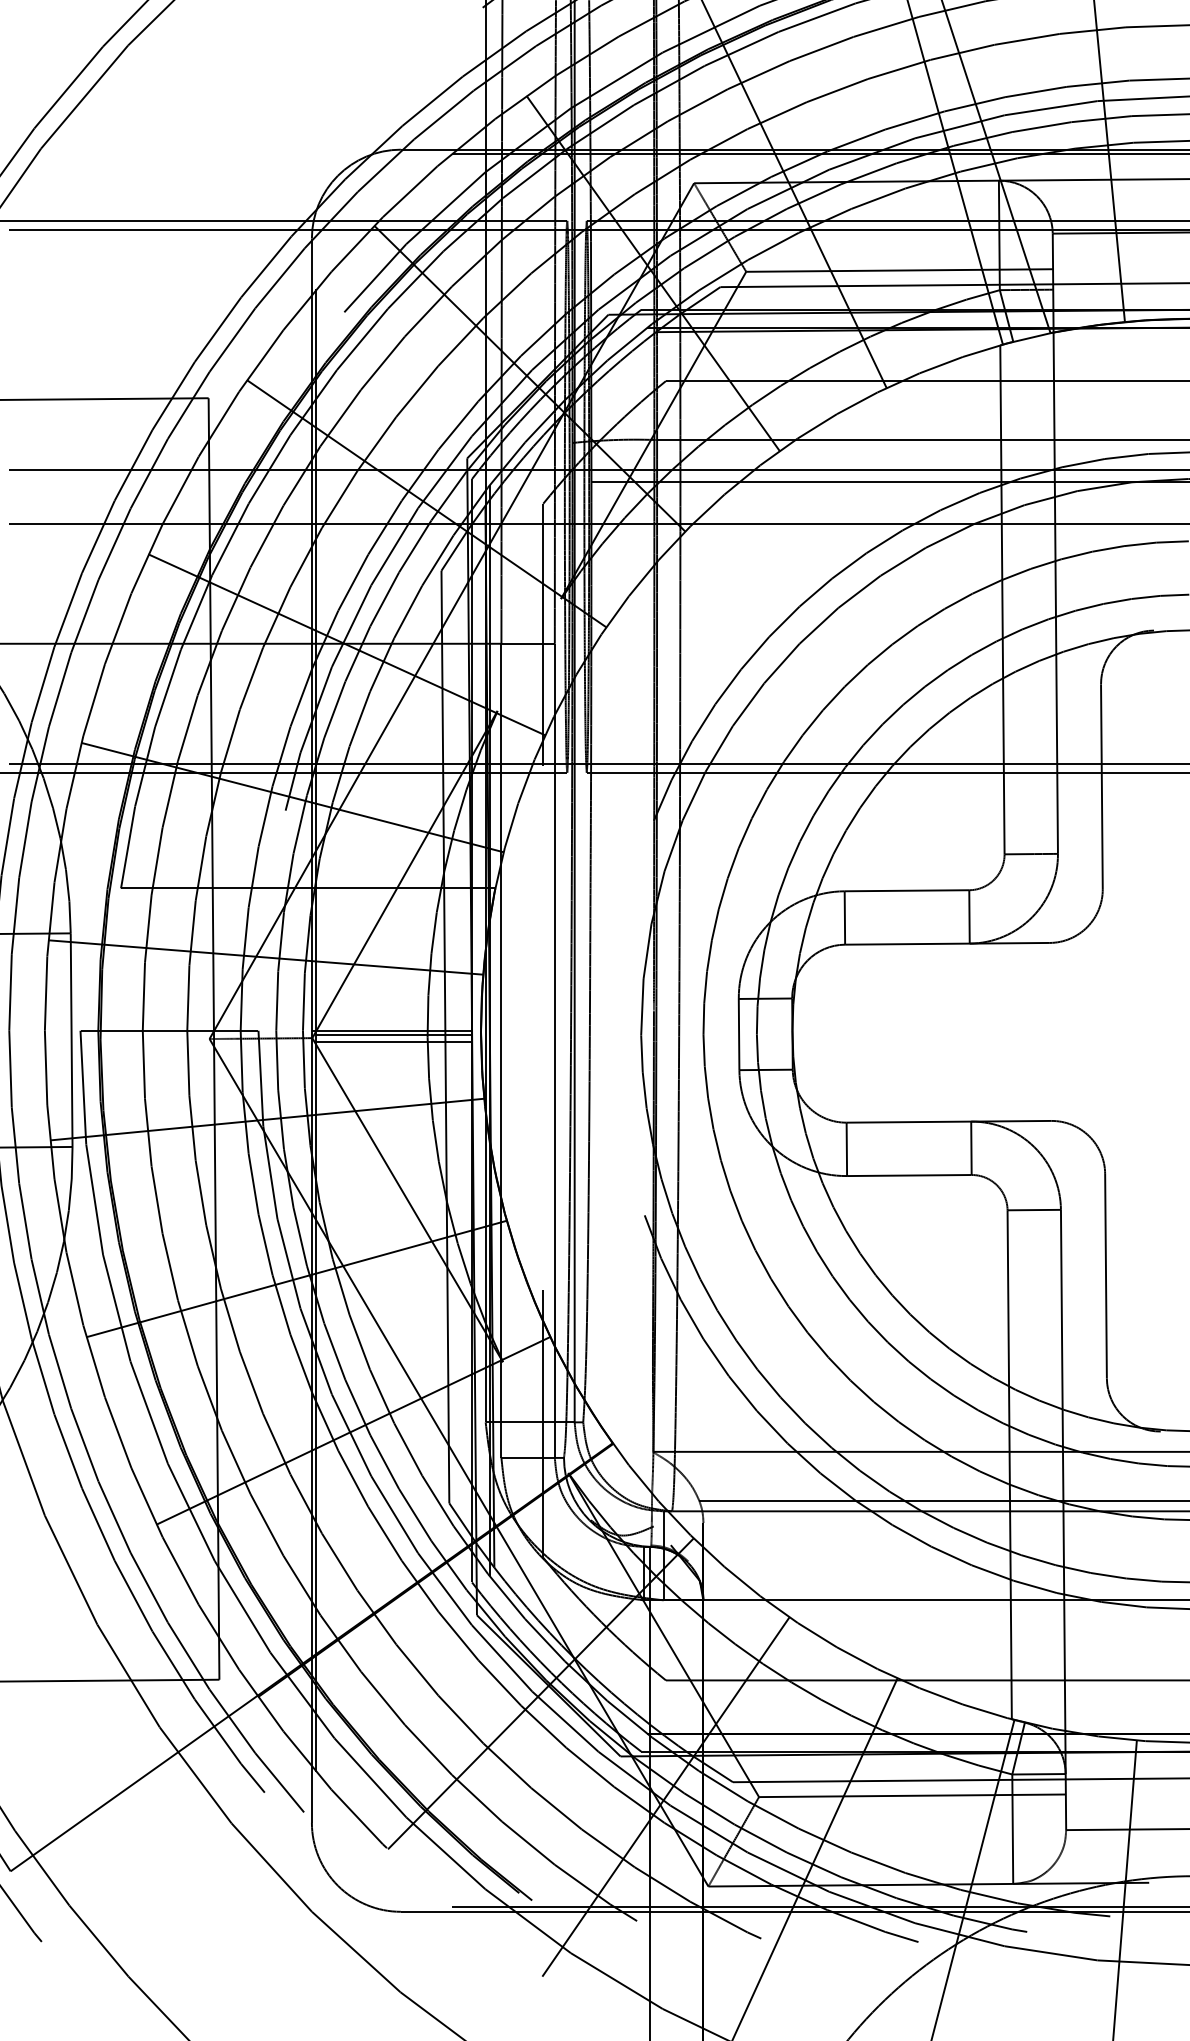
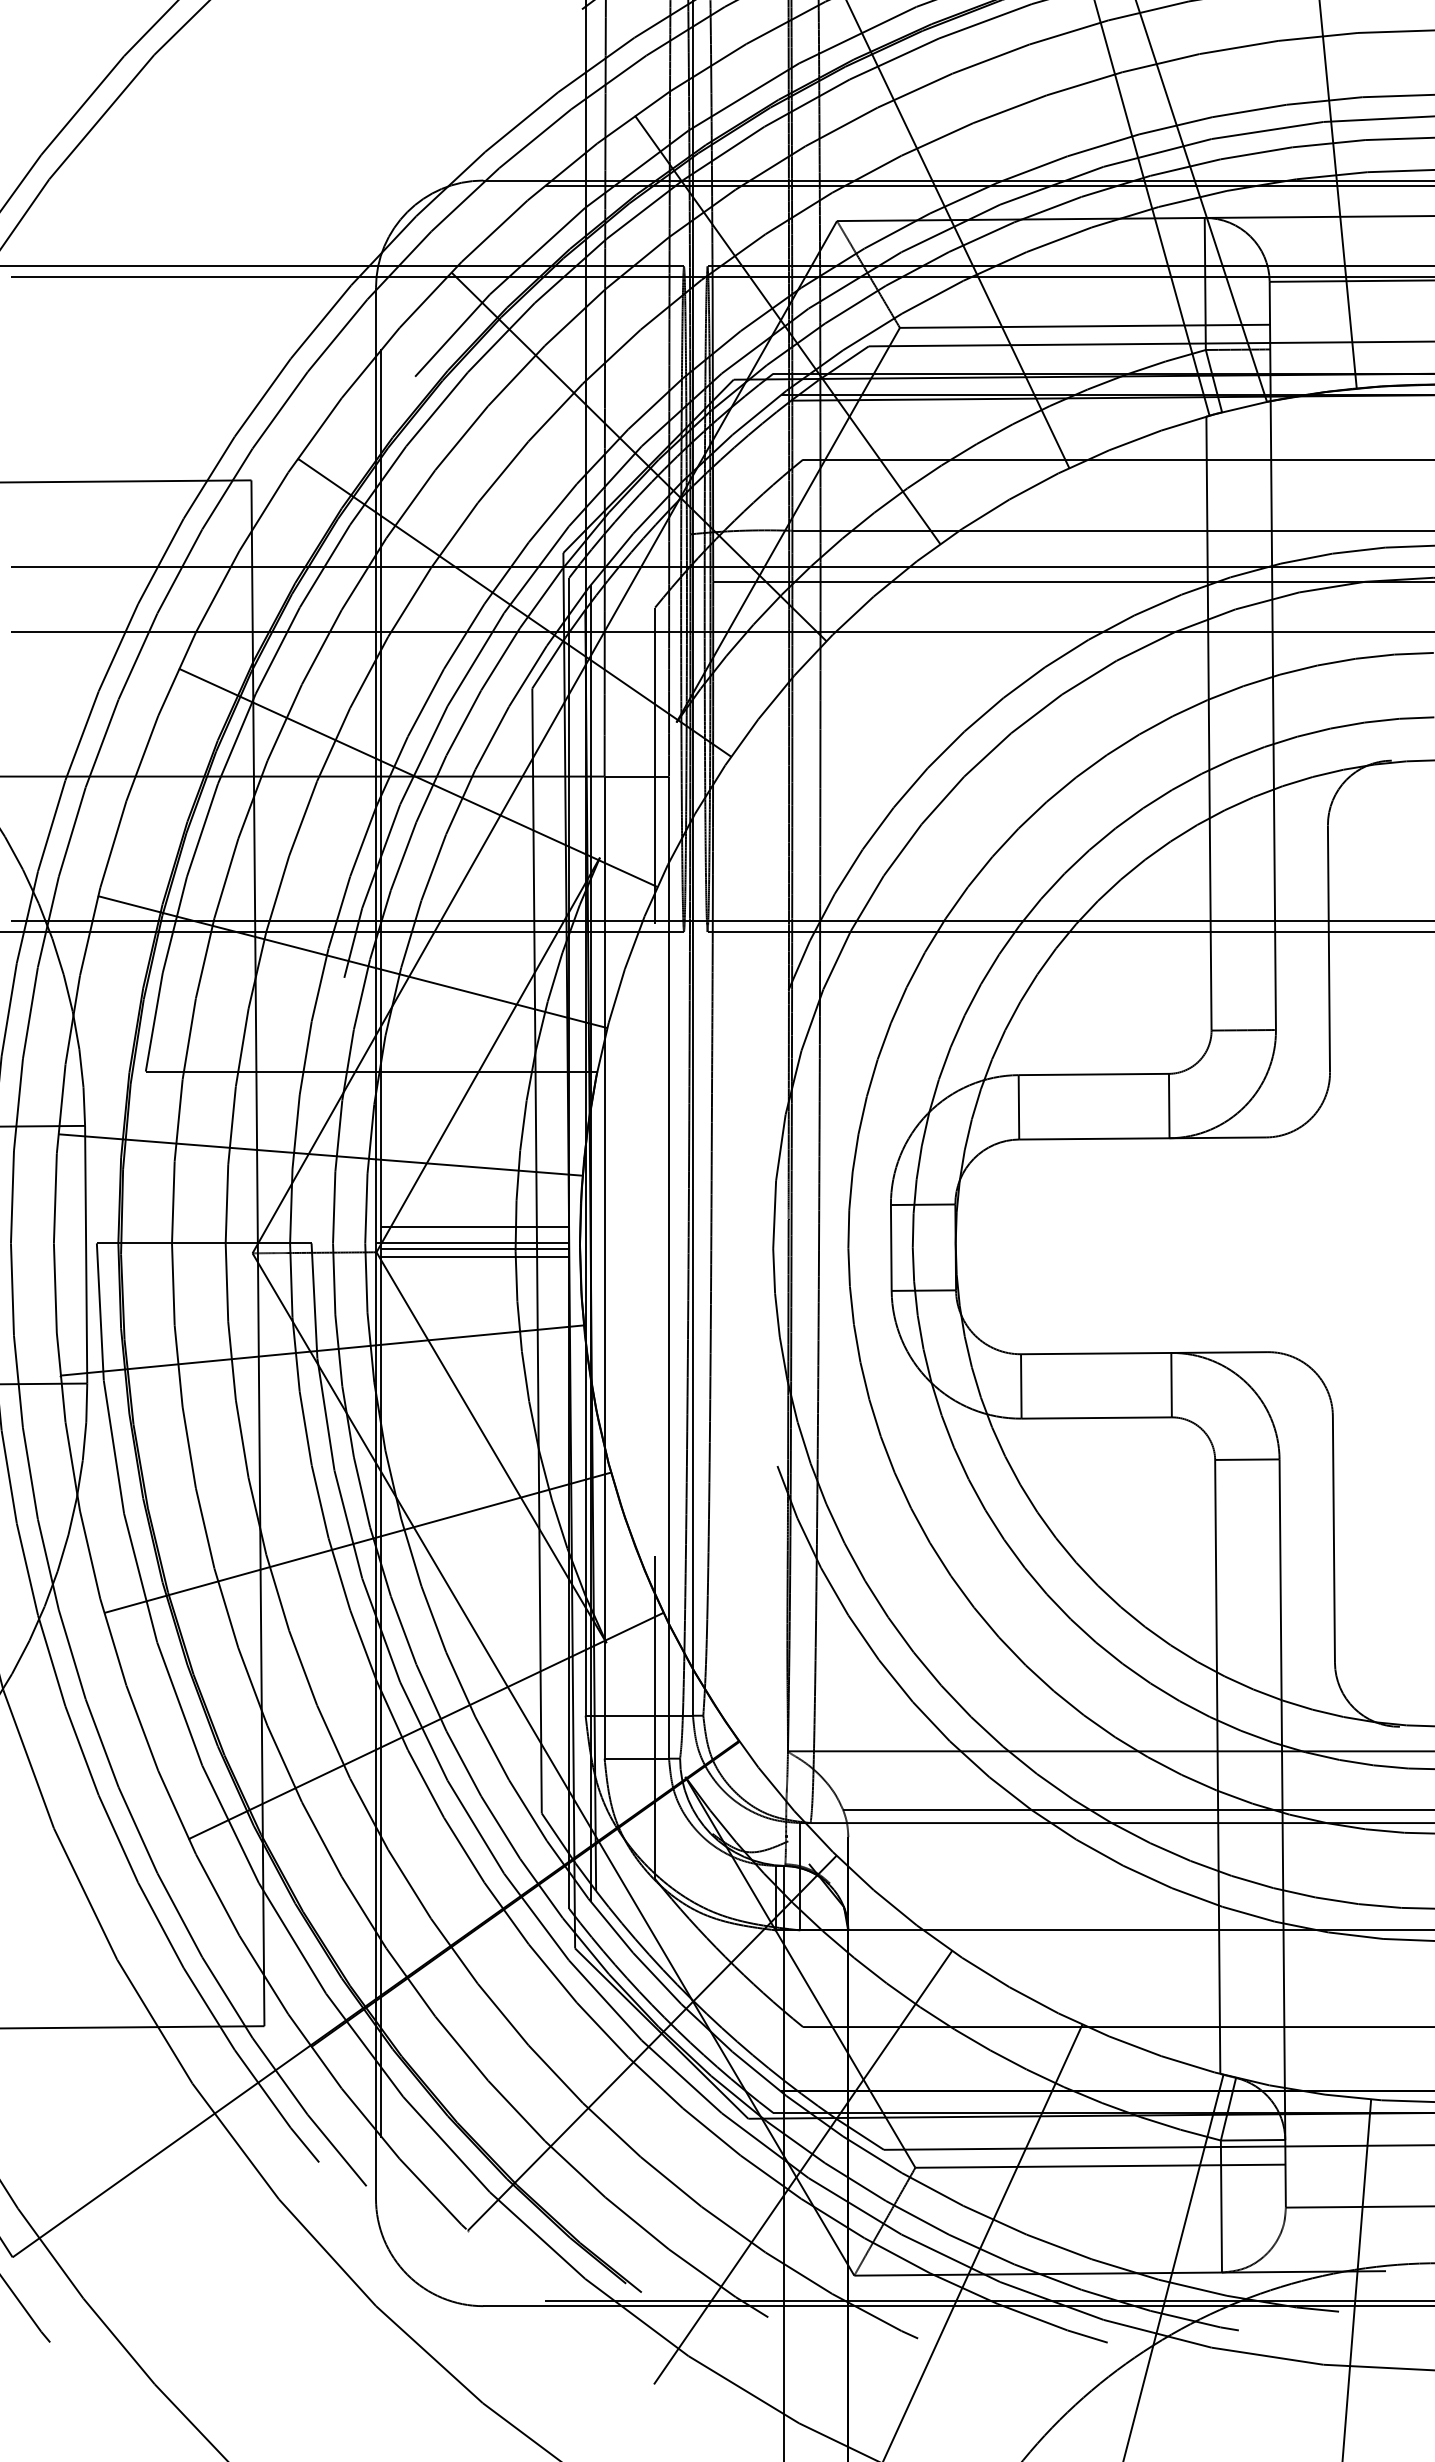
line: (394, 1017) -> (475, 1227), added

